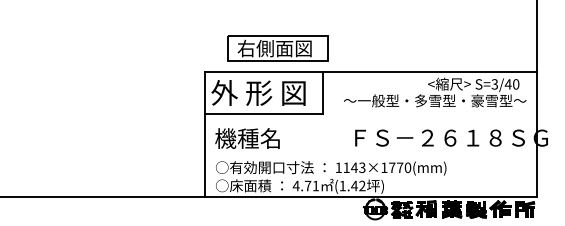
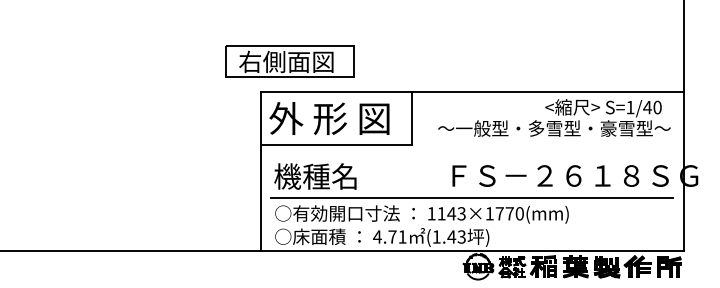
part: (277, 48) -> (289, 61), moved
text: (494, 84) -> (630, 107), S=3/40 -> S=1/40
line: (370, 155) -> (472, 198), added
text: (362, 186) -> (461, 237), (1.42 -> (1.43

